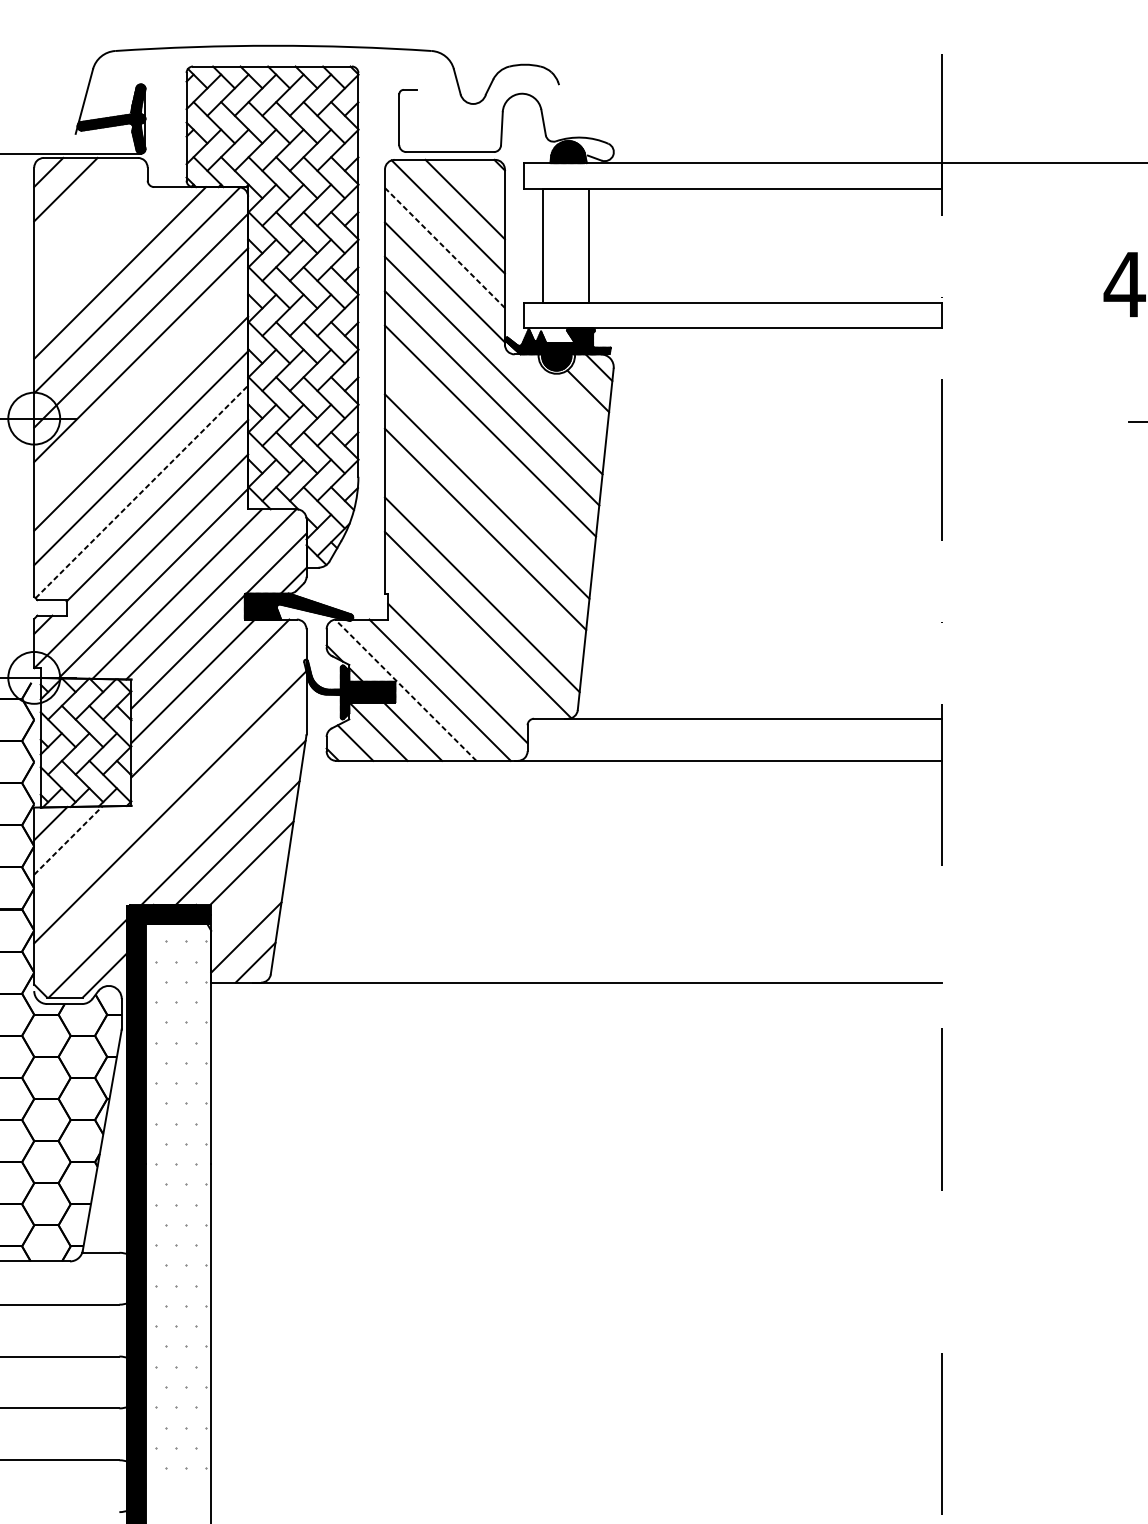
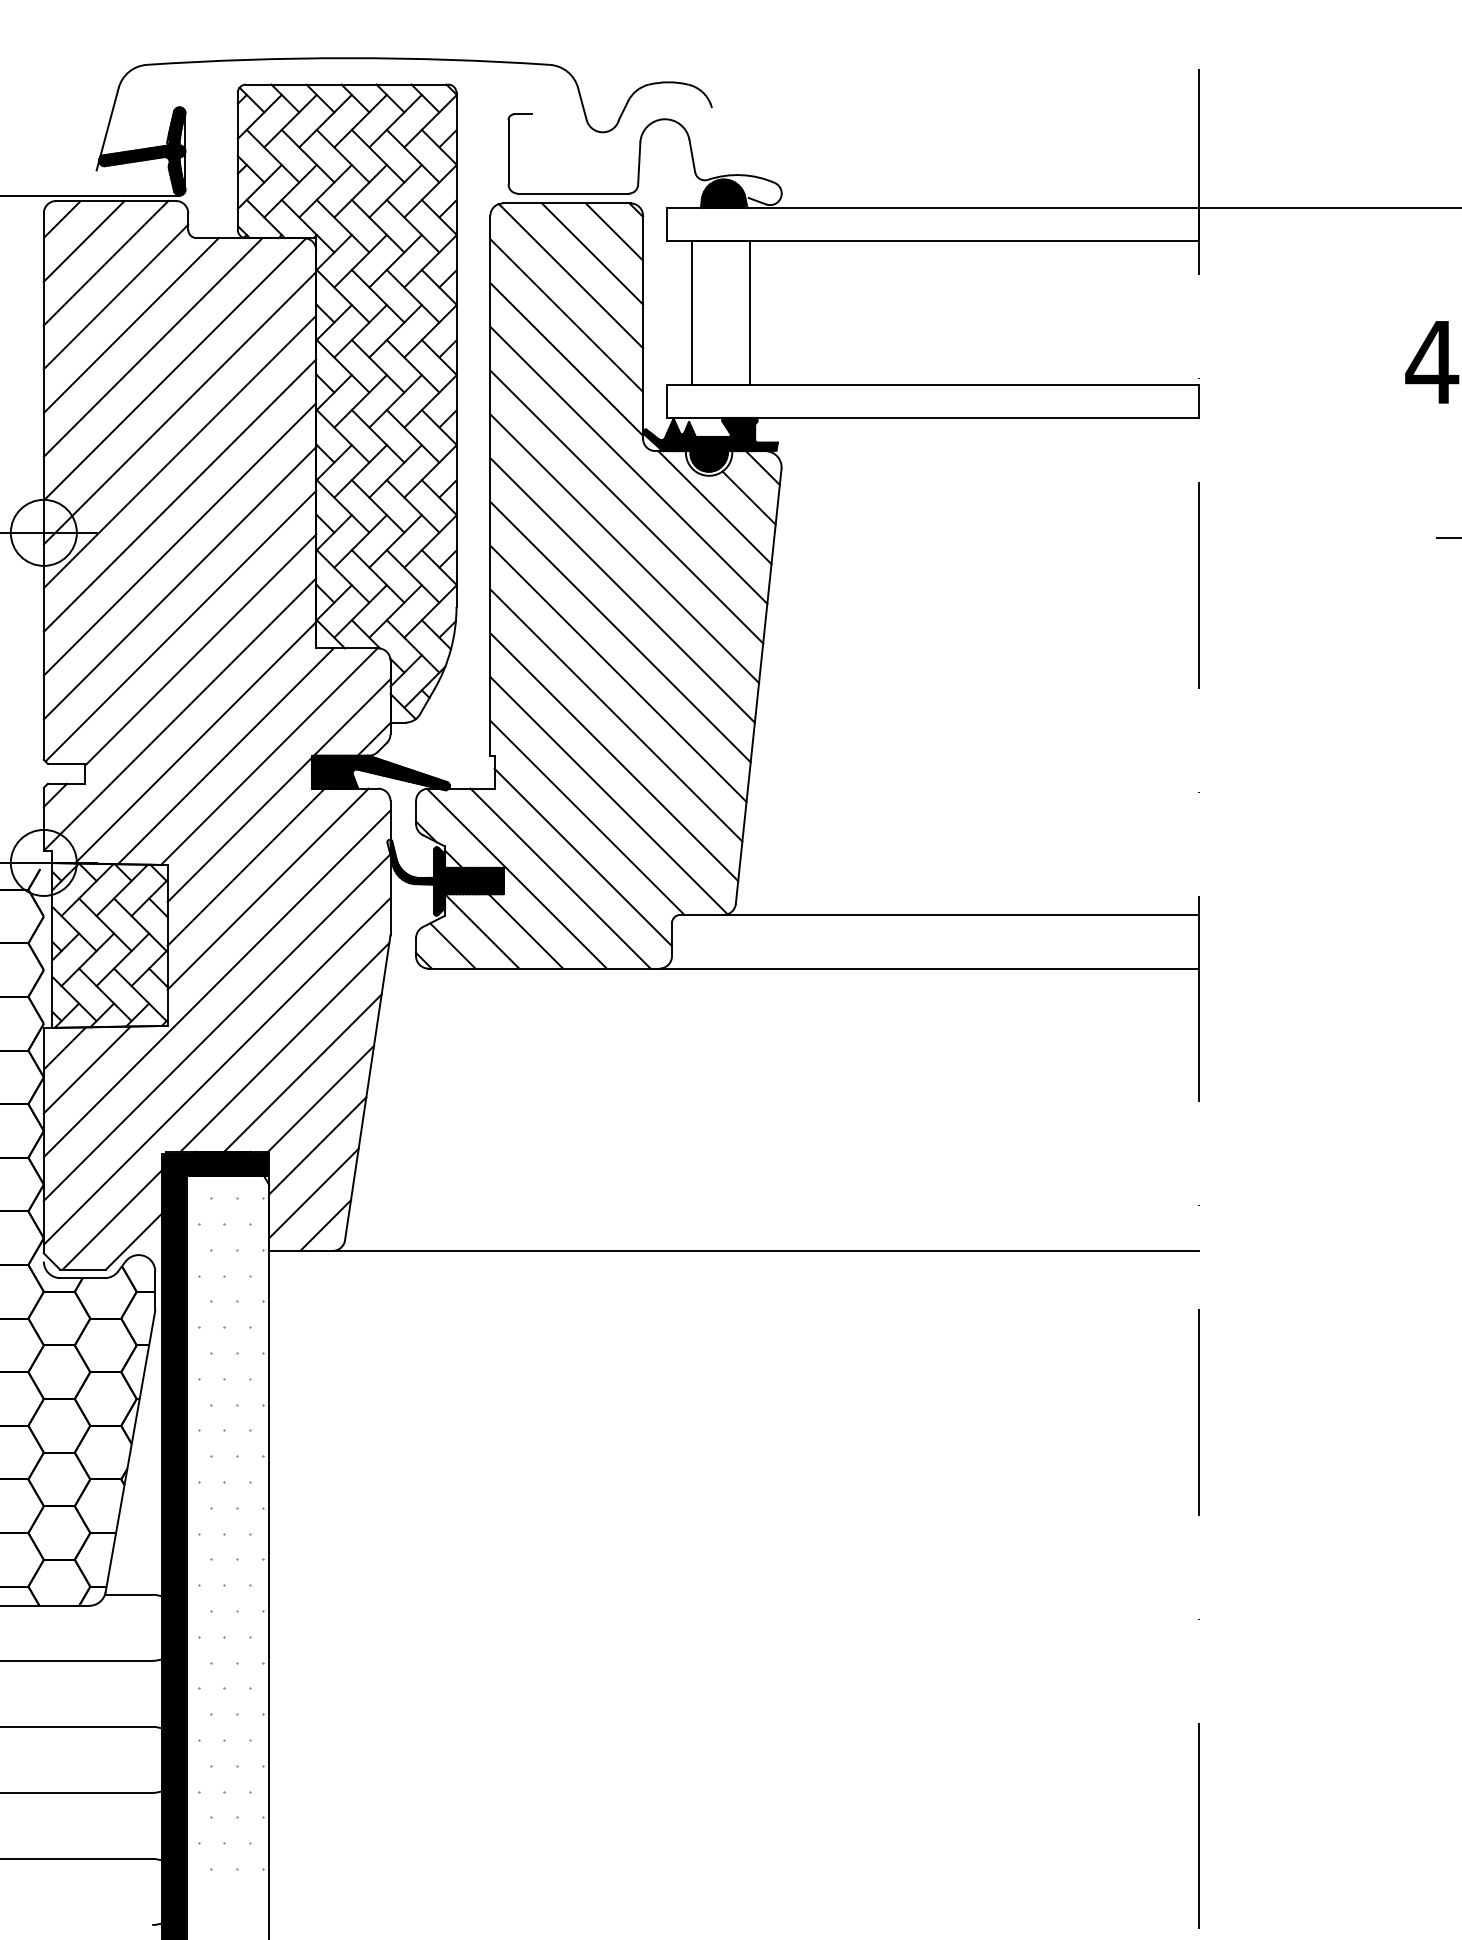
line: (482, 181) -> (614, 231), added
line: (82, 206) -> (105, 262), added
line: (90, 232) -> (115, 296), added
line: (444, 247) -> (566, 315), dashed -> solid
line: (102, 255) -> (130, 325), added
line: (140, 389) -> (179, 495), added
line: (561, 398) -> (714, 507), added
line: (488, 463) -> (622, 590), added
line: (142, 491) -> (181, 625), dashed -> solid
line: (484, 562) -> (616, 715), added
line: (461, 642) -> (587, 817), added
line: (405, 690) -> (516, 878), dashed -> solid
line: (169, 772) -> (216, 983), added
line: (68, 840) -> (87, 1069), dashed -> solid
line: (169, 841) -> (216, 1071), added
line: (249, 899) -> (317, 1145), added

